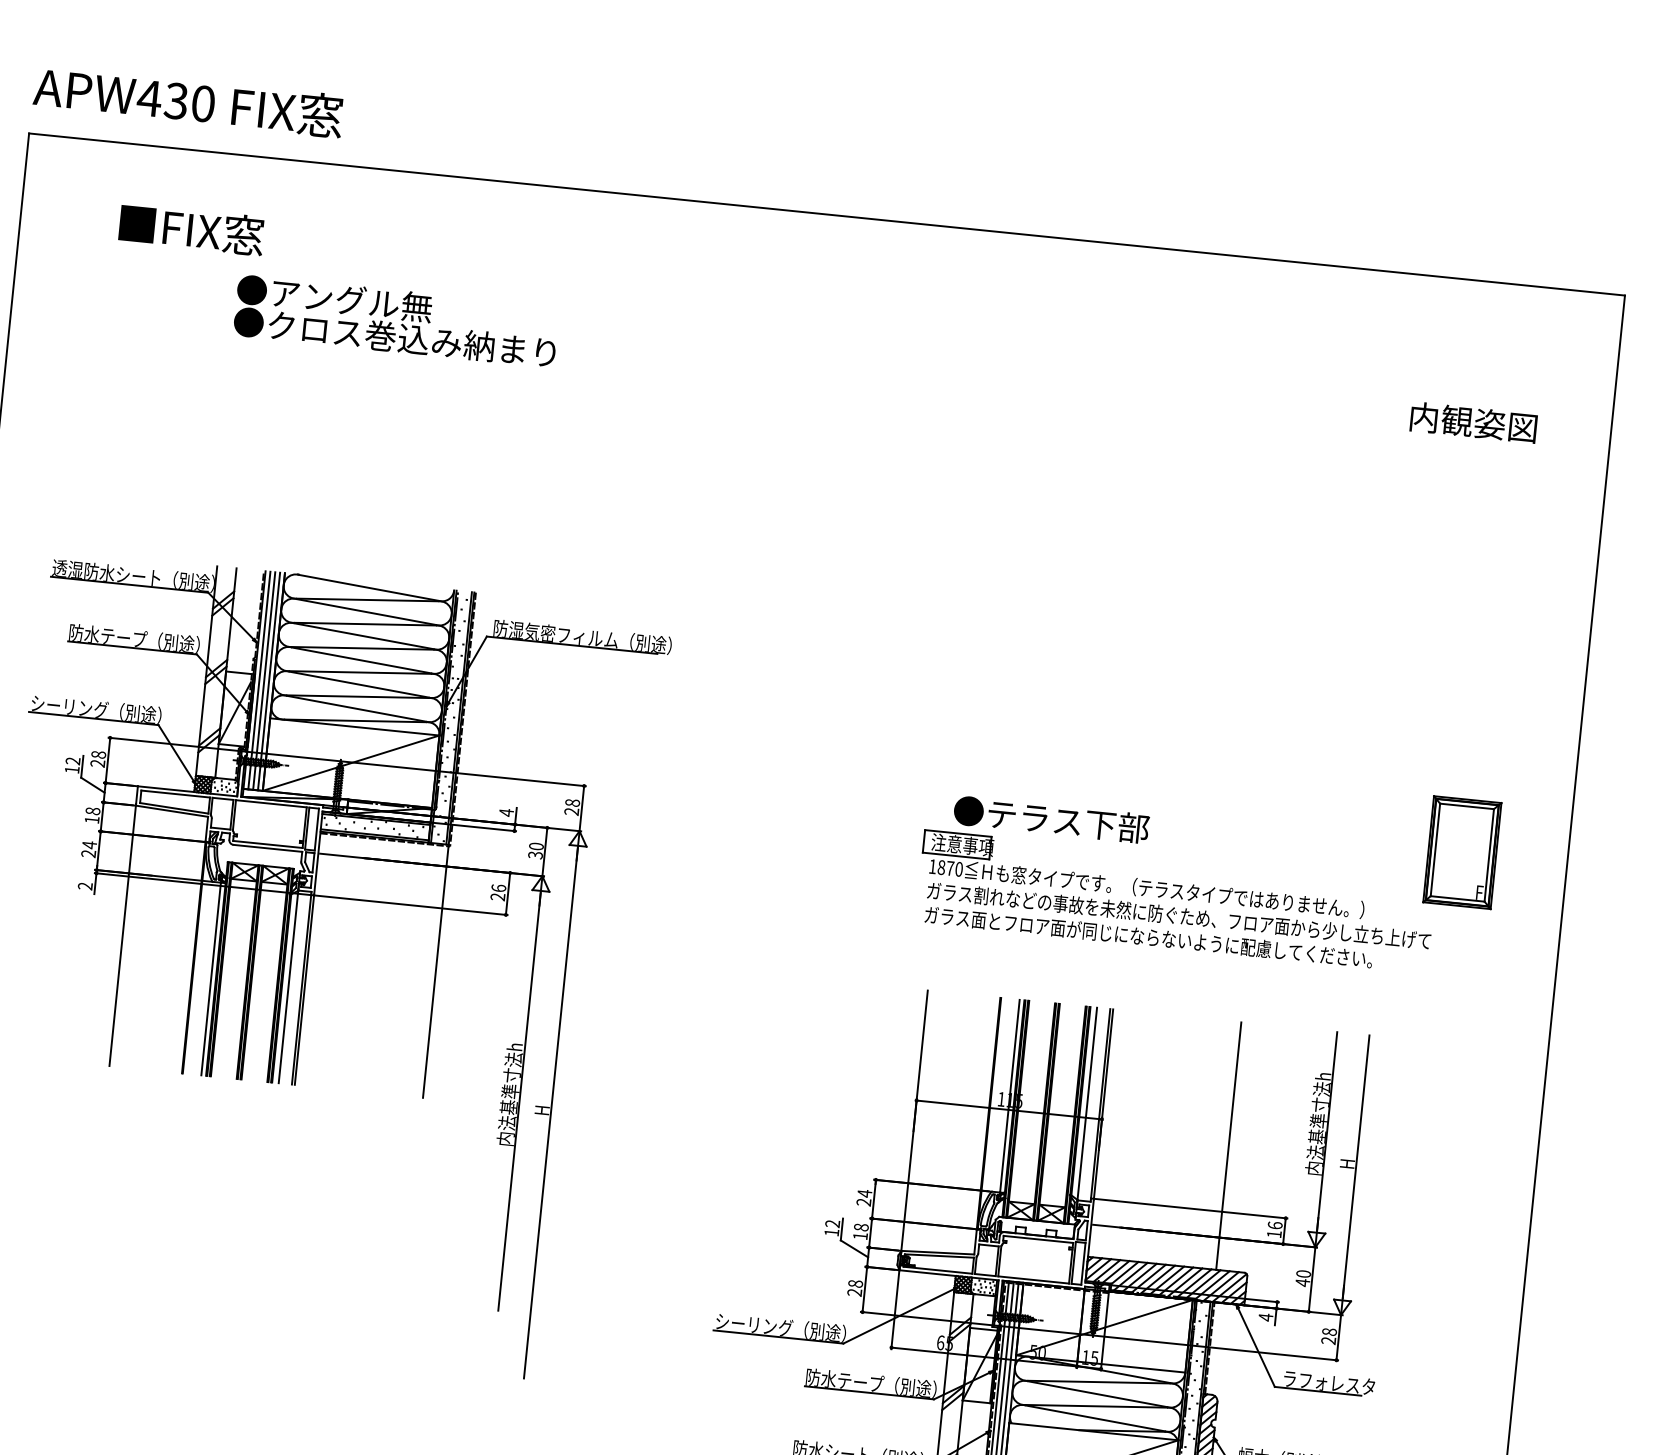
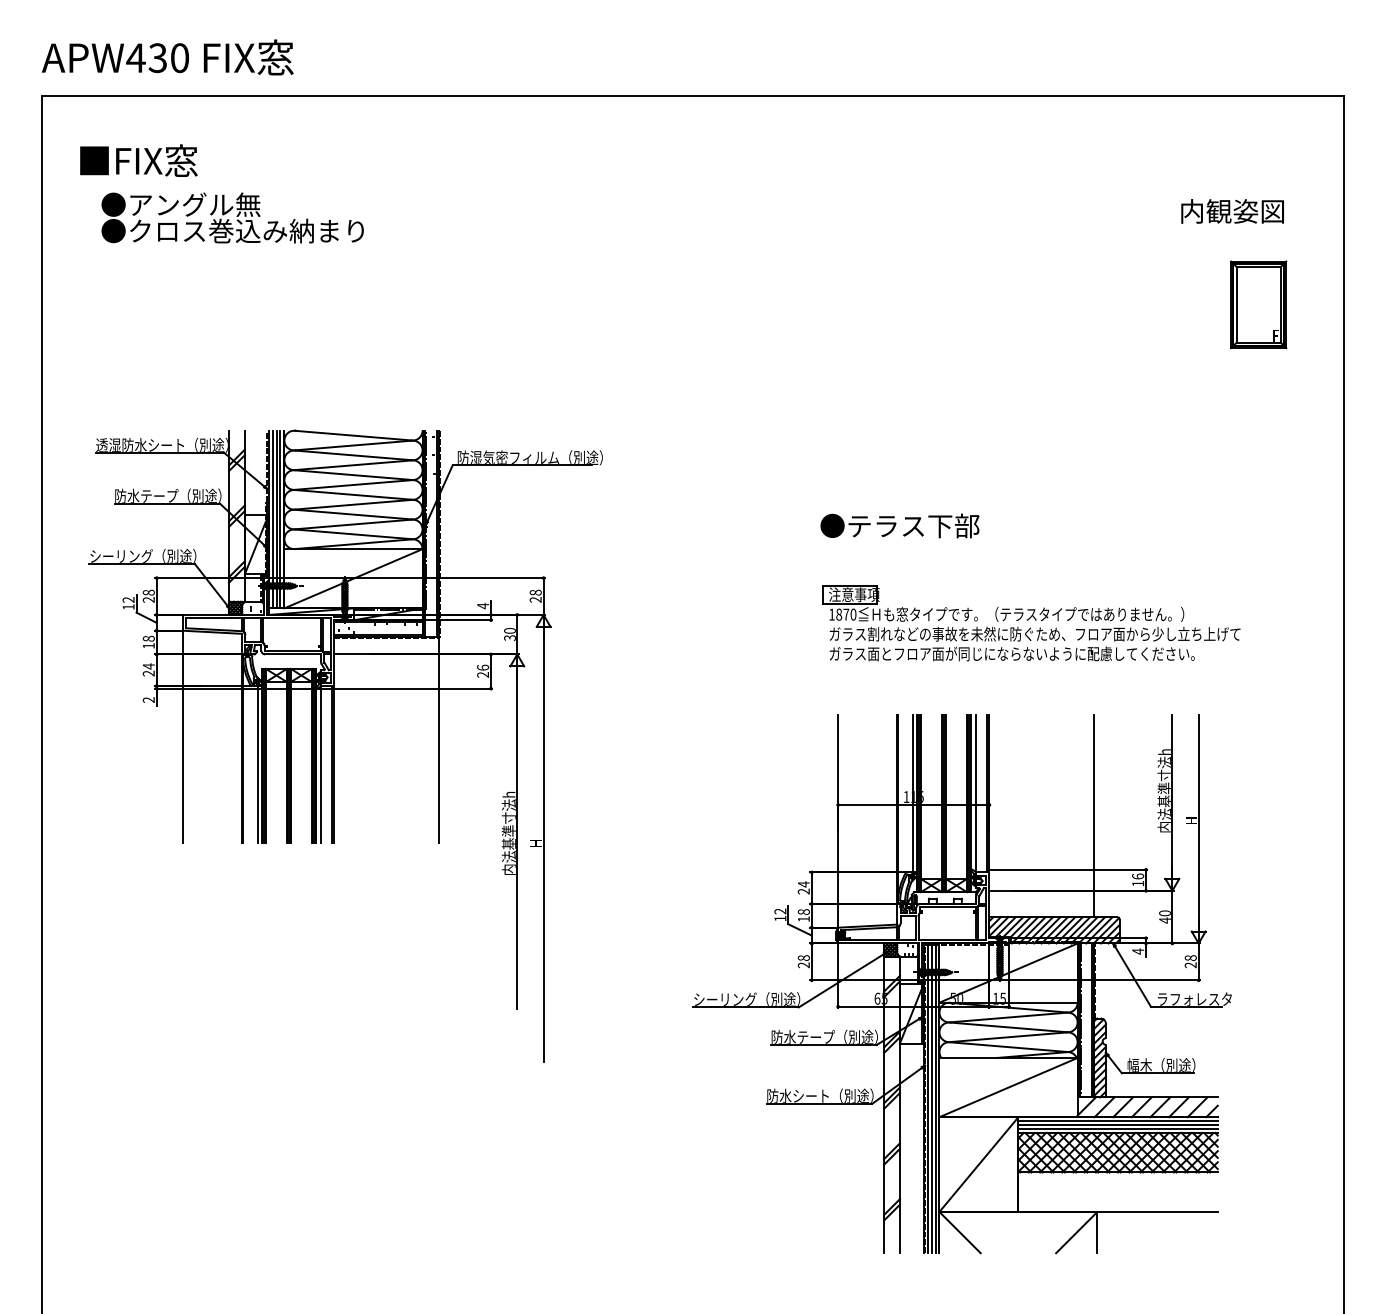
text: (191, 229) -> (138, 160), moved
text: (396, 320) -> (232, 217), moved
text: (1050, 819) -> (899, 525), moved
part: (1462, 852) -> (1258, 304), moved

